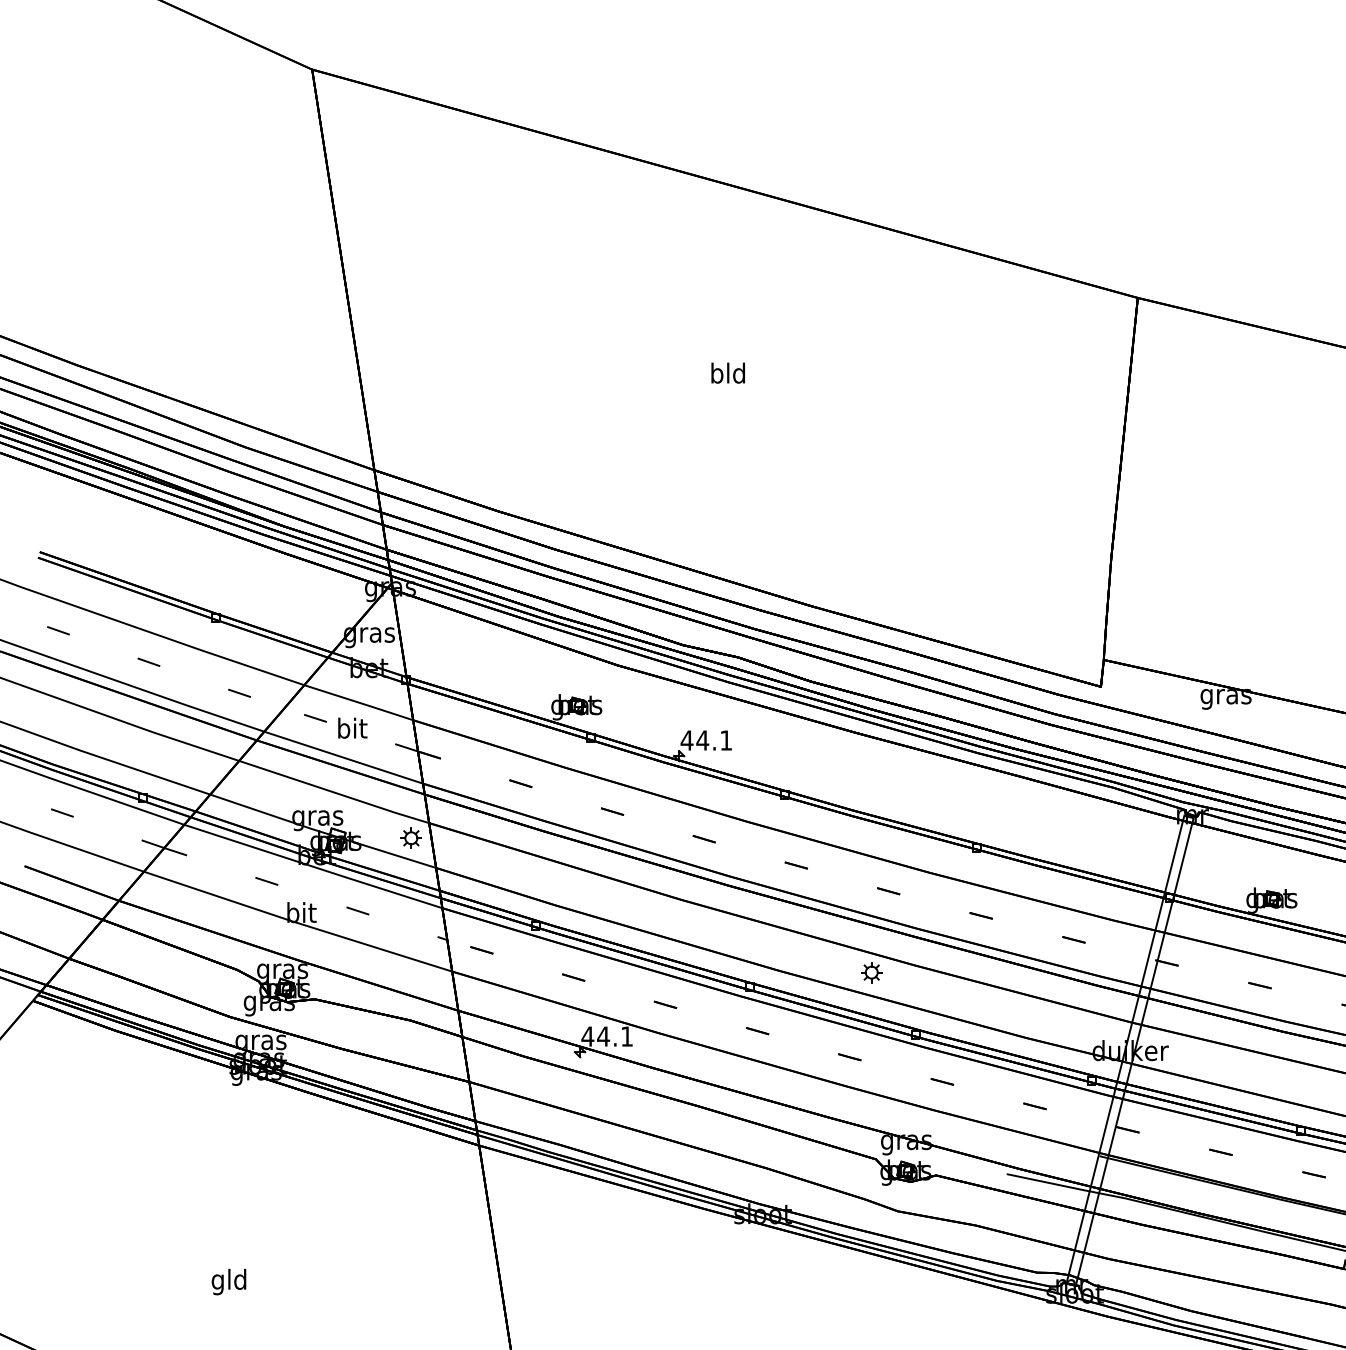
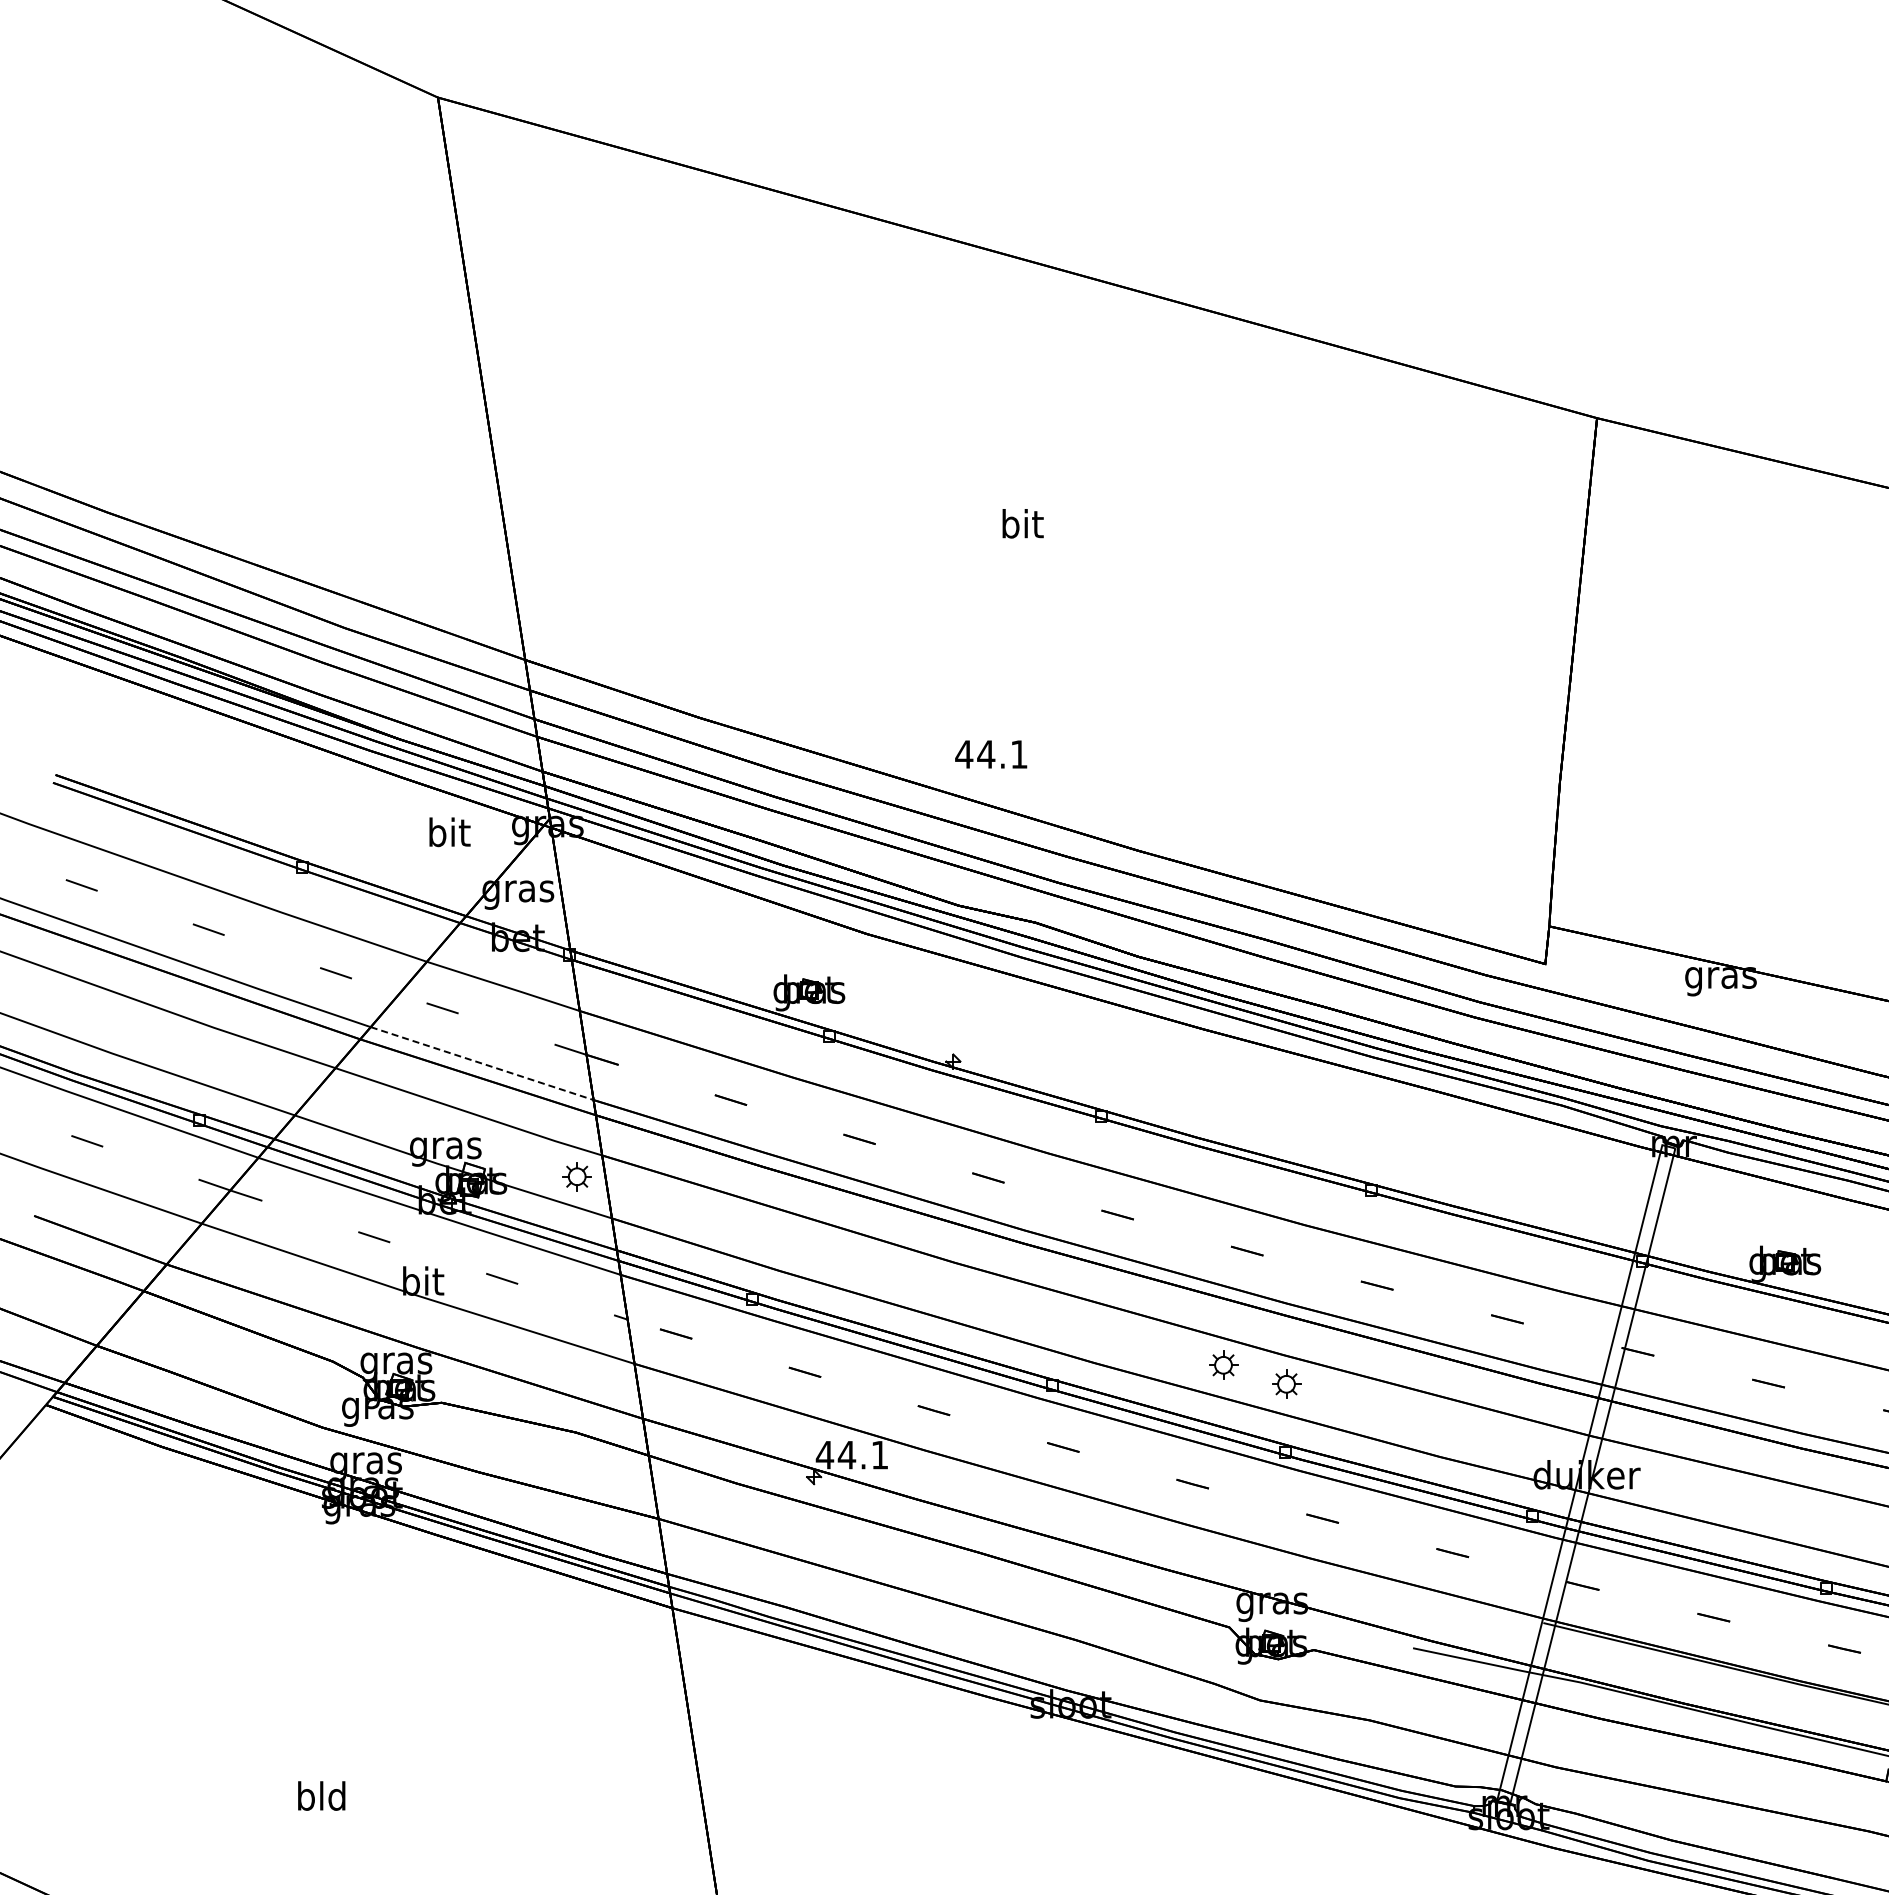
text: (727, 372) -> (1021, 523), bld -> bit
text: (352, 728) -> (449, 832), moved
text: (706, 740) -> (991, 754), moved
line: (343, 757) -> (482, 1063), solid -> dashed
part: (916, 985) -> (1286, 1383), added
text: (217, 1281) -> (305, 1799), gld -> bld

